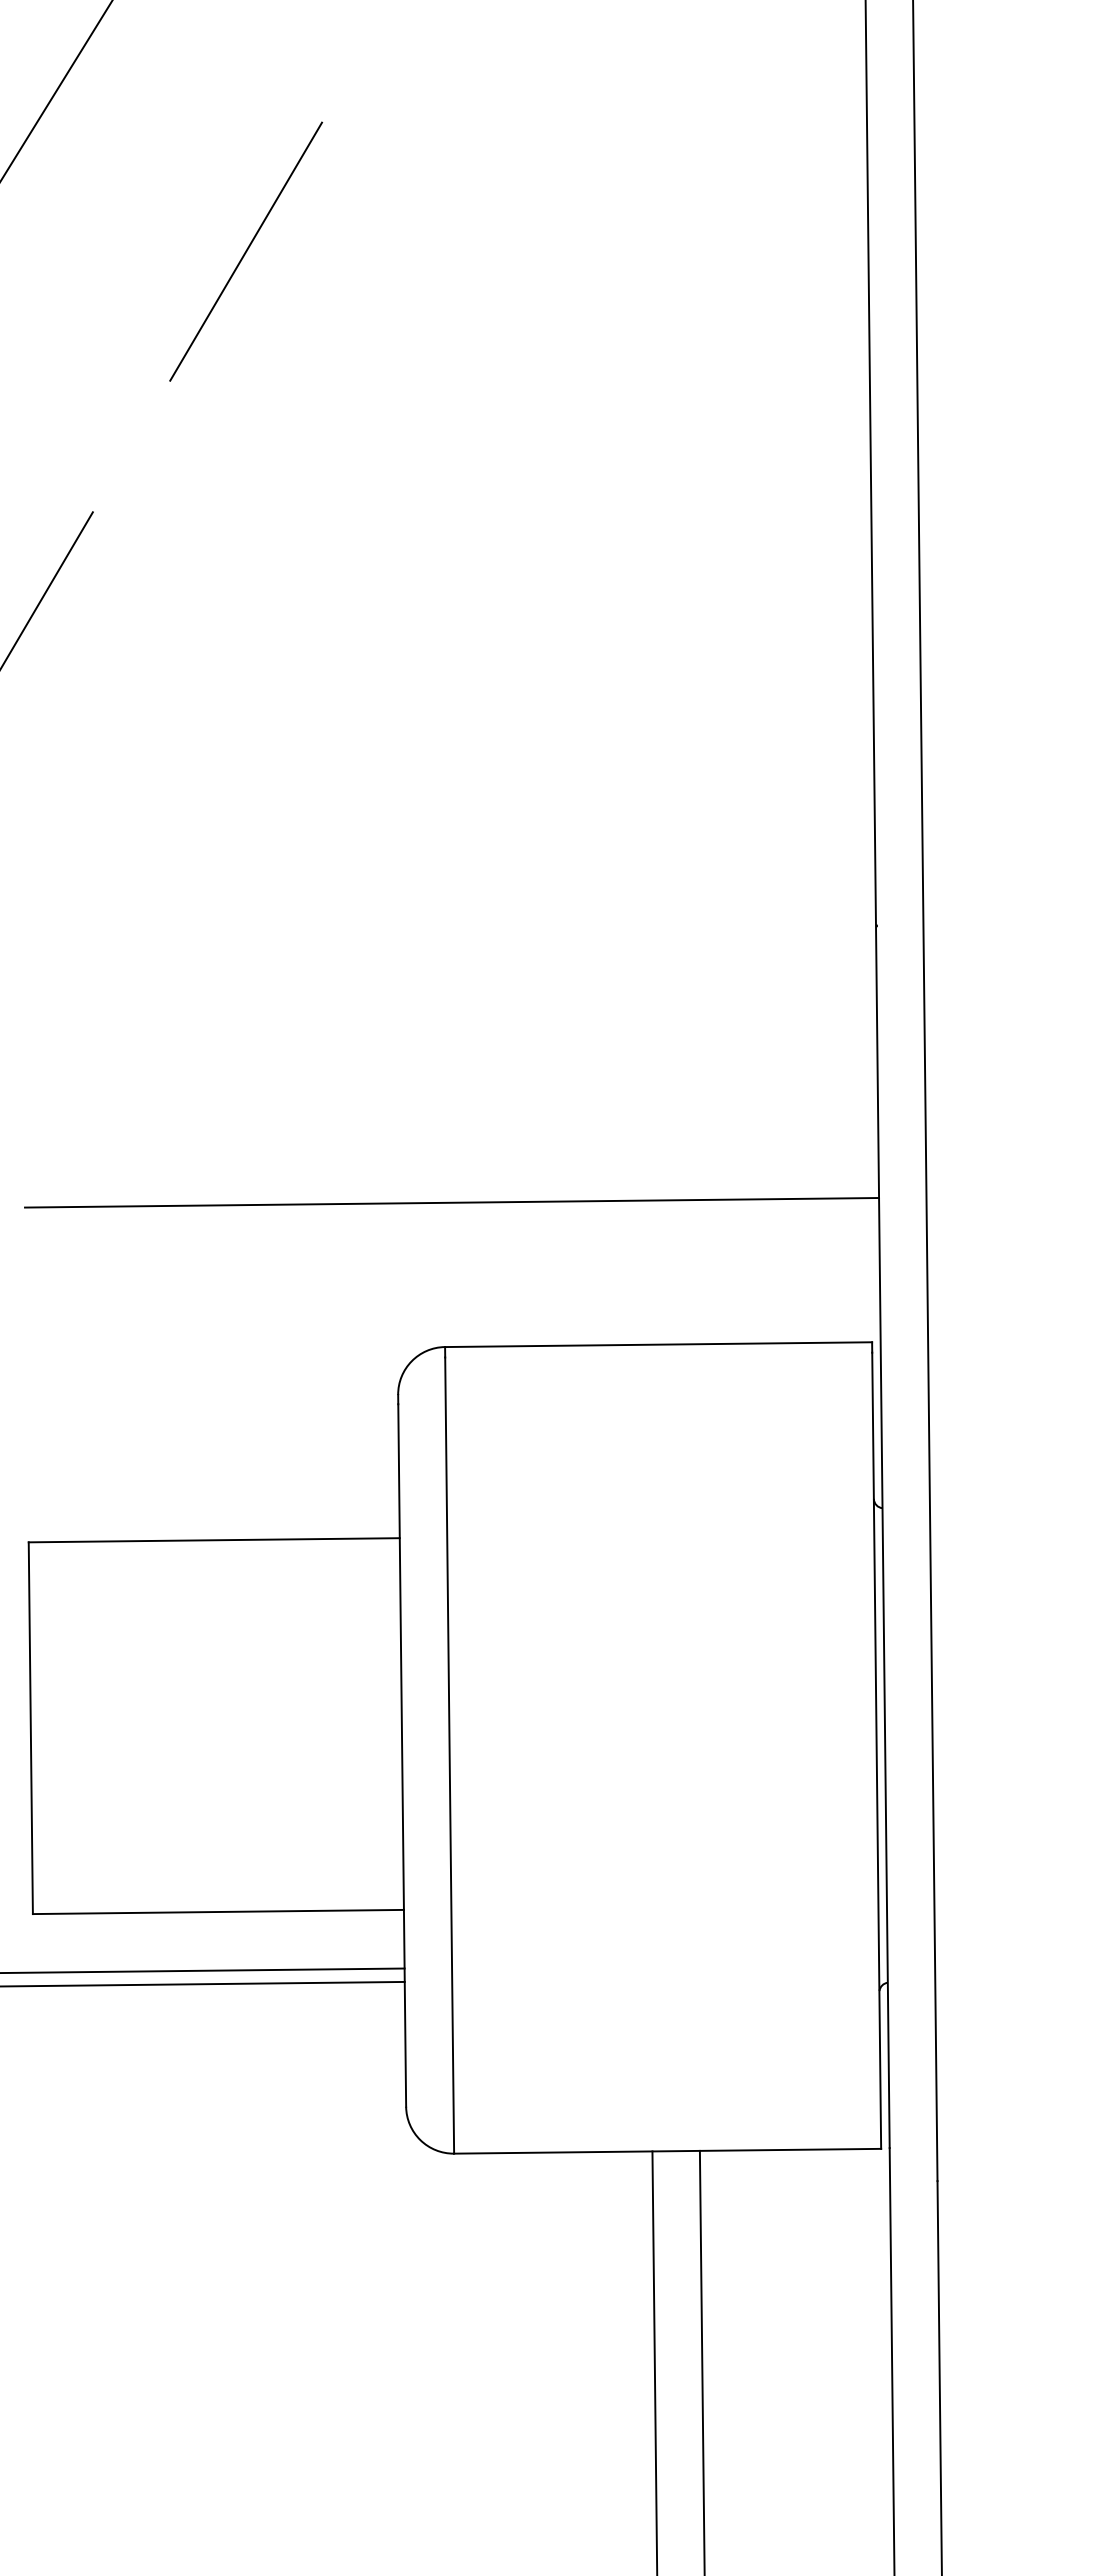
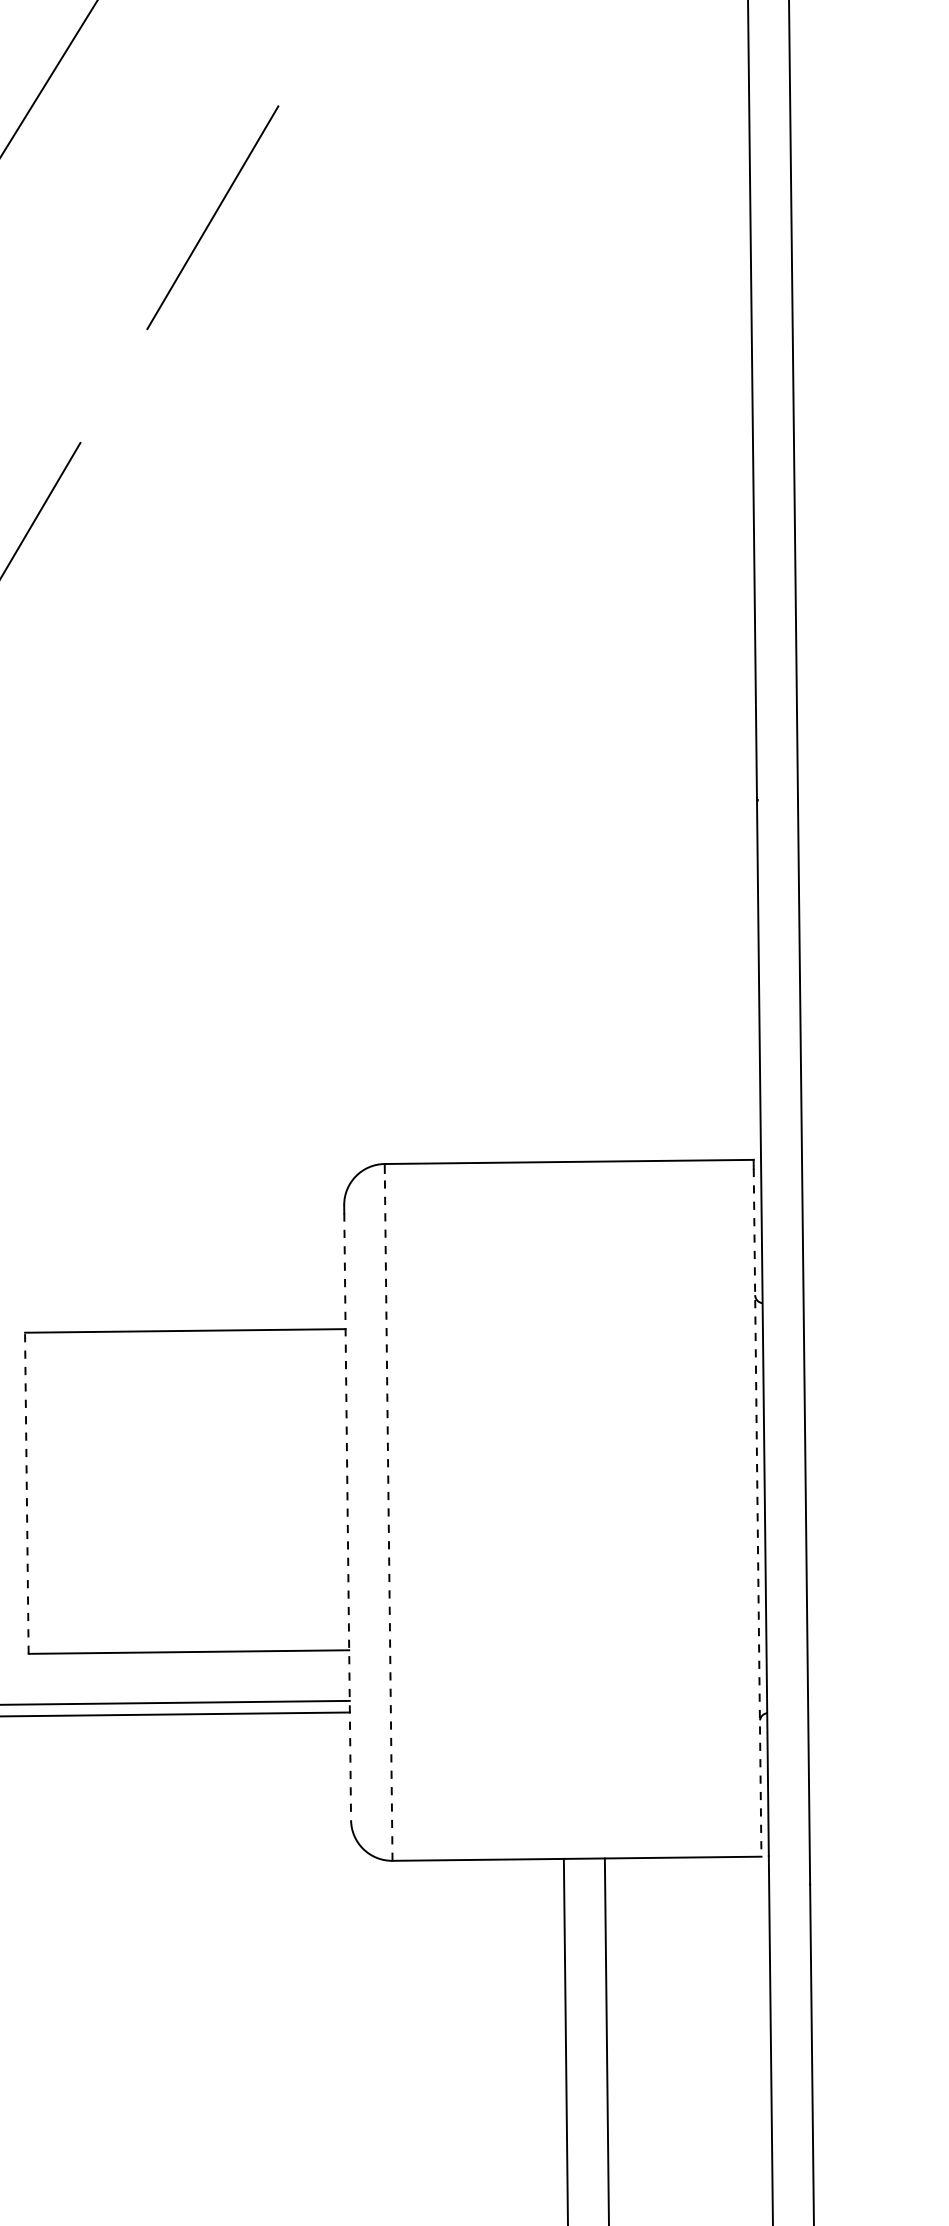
line: (452, 1202) -> (391, 1039), removed
line: (30, 1728) -> (26, 1493), solid -> dashed
line: (876, 1751) -> (757, 1513), solid -> dashed
line: (402, 1755) -> (347, 1516), solid -> dashed
line: (449, 1755) -> (388, 1516), solid -> dashed

